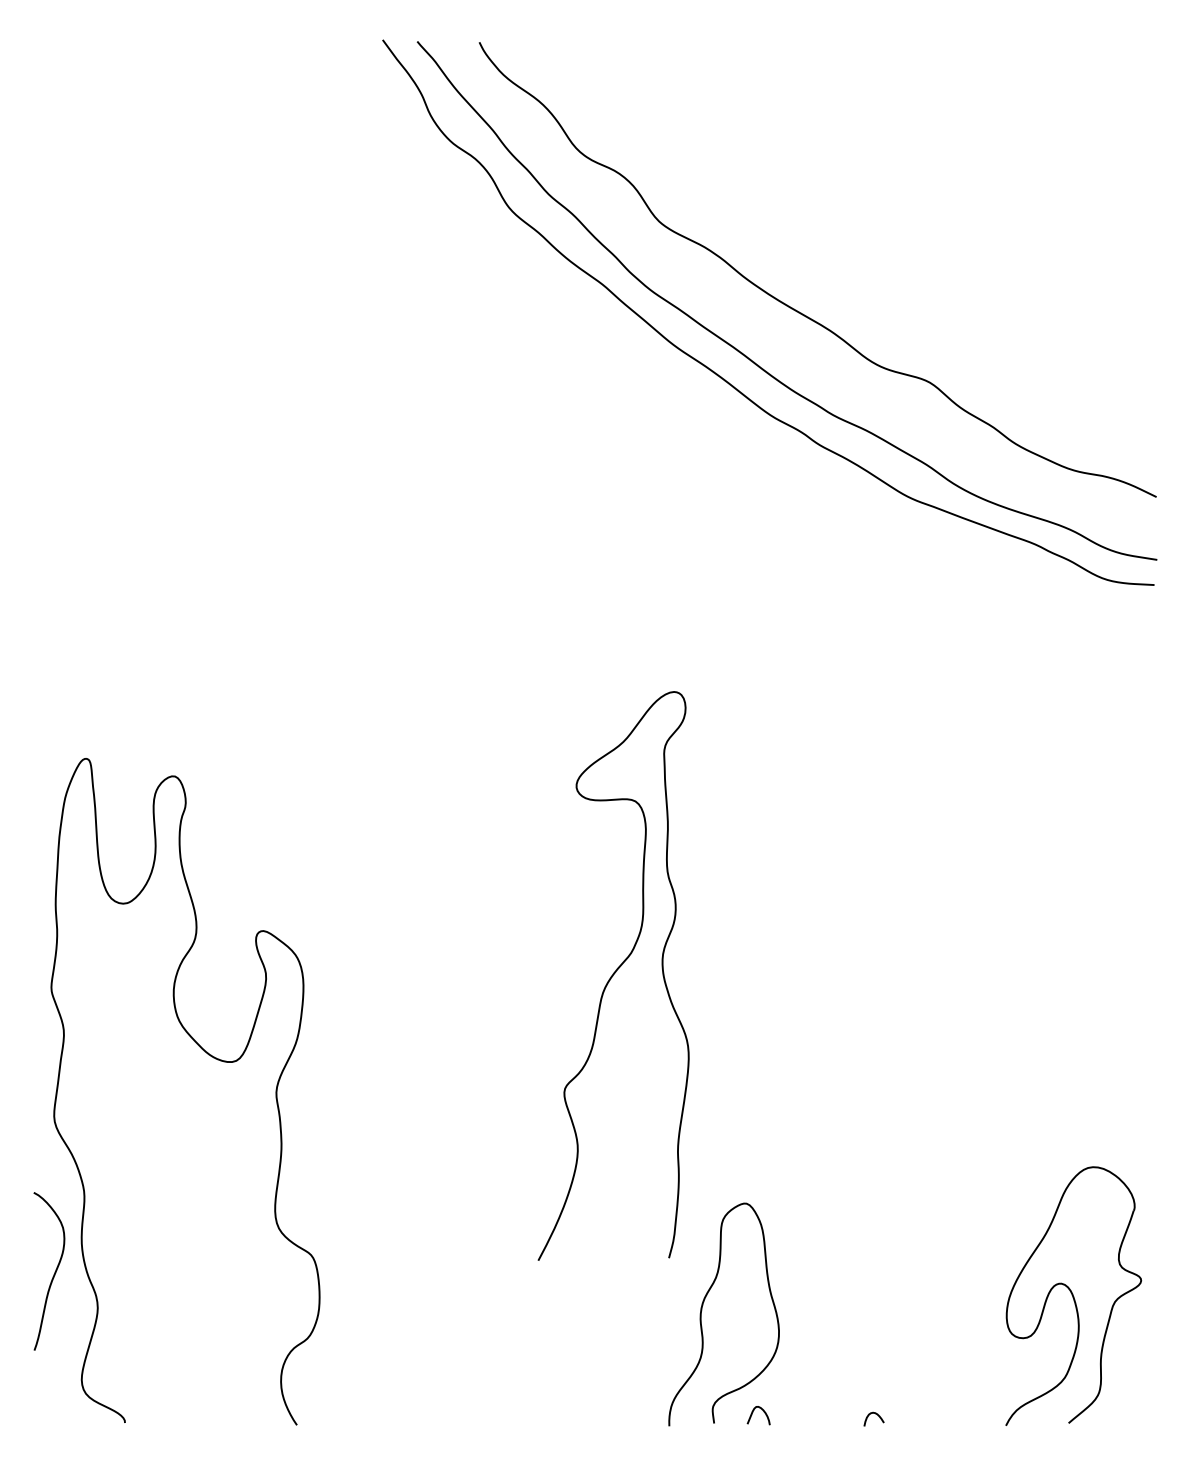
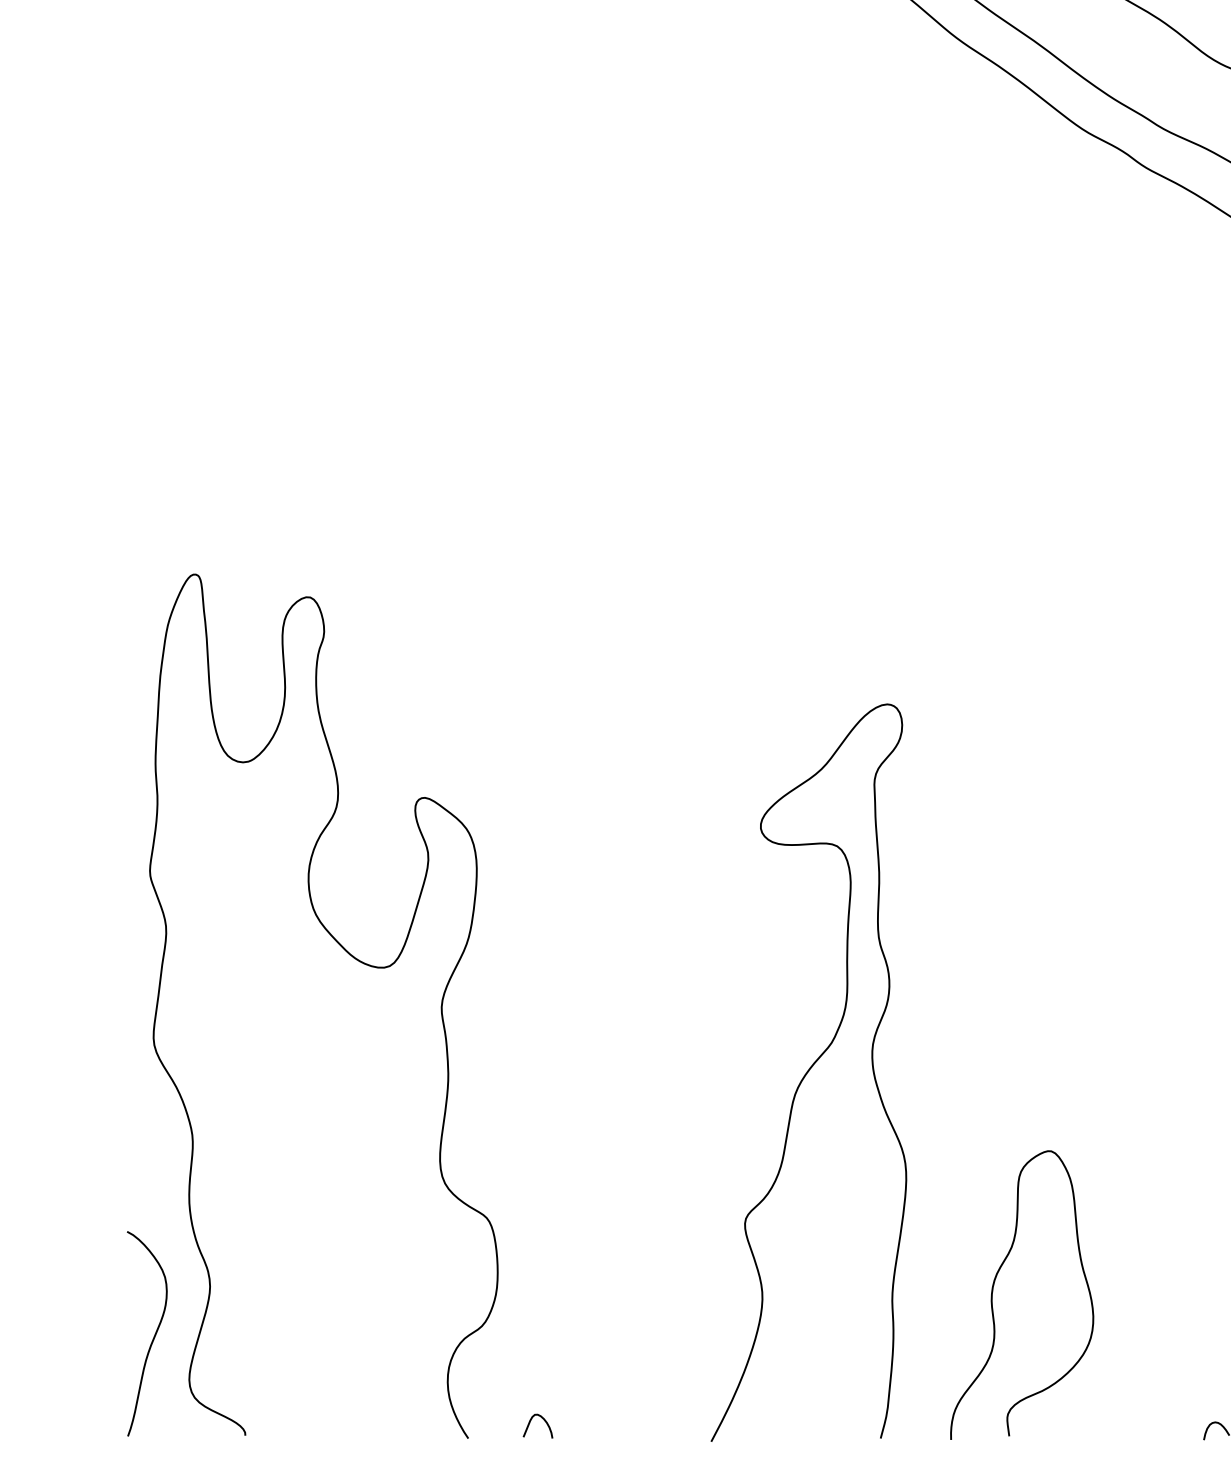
curve: (613, 975) -> (808, 1071), moved
curve: (54, 1271) -> (153, 1333), moved
curve: (753, 1412) -> (531, 1422), moved

